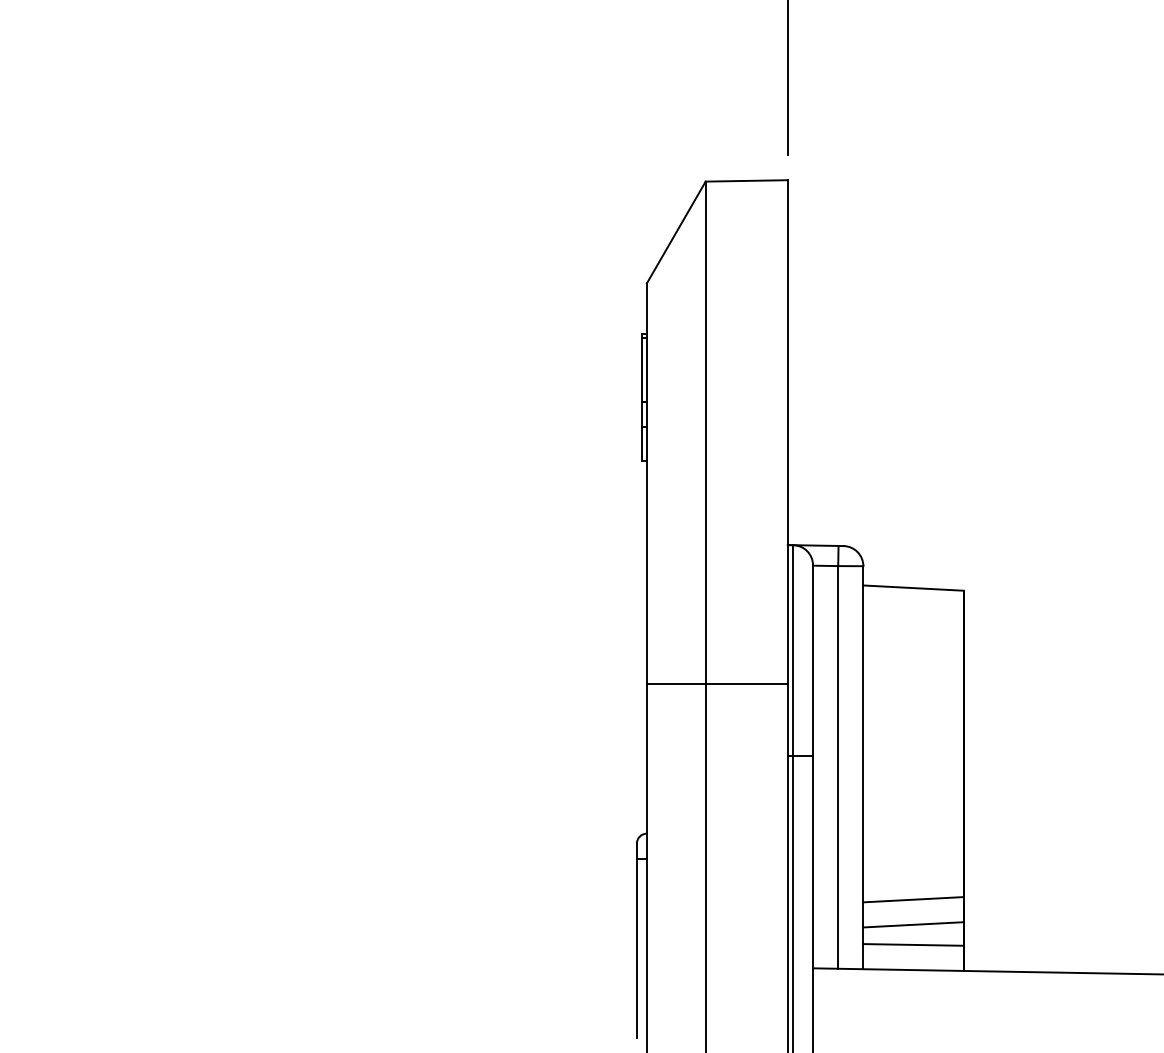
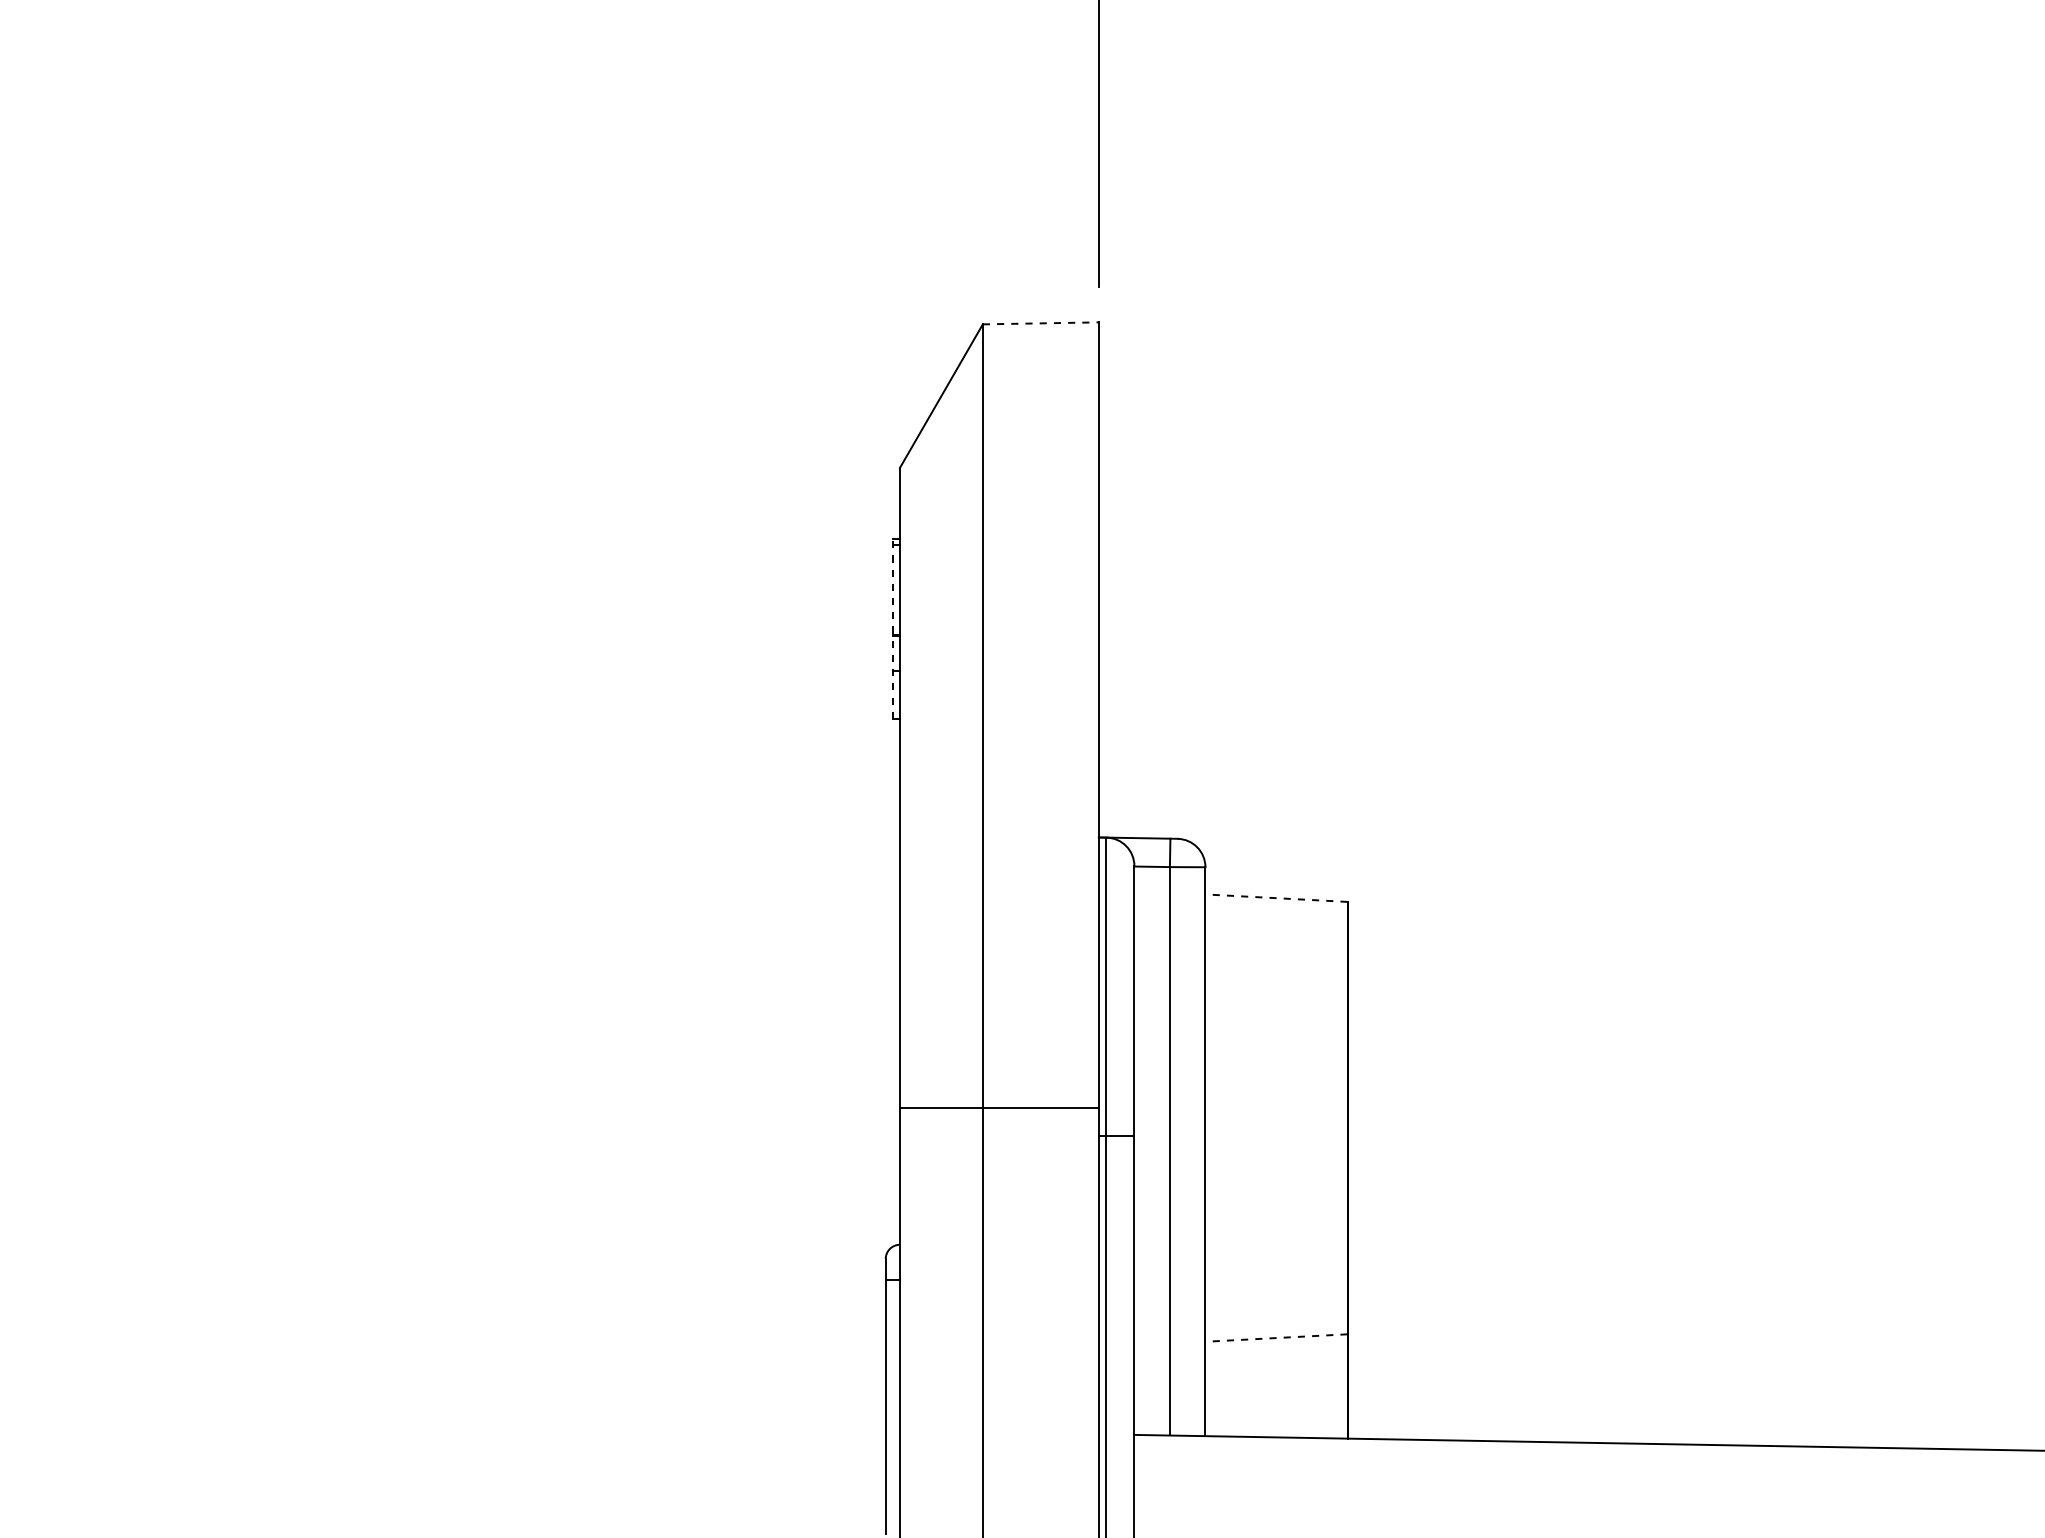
line: (747, 181) -> (1041, 323), solid -> dashed
line: (641, 397) -> (892, 628), solid -> dashed
line: (912, 588) -> (1275, 898), solid -> dashed
line: (716, 683) -> (998, 1107), moved
line: (912, 900) -> (1275, 1338), solid -> dashed
line: (913, 924) -> (1276, 1373), removed
line: (913, 944) -> (1276, 1401), removed

